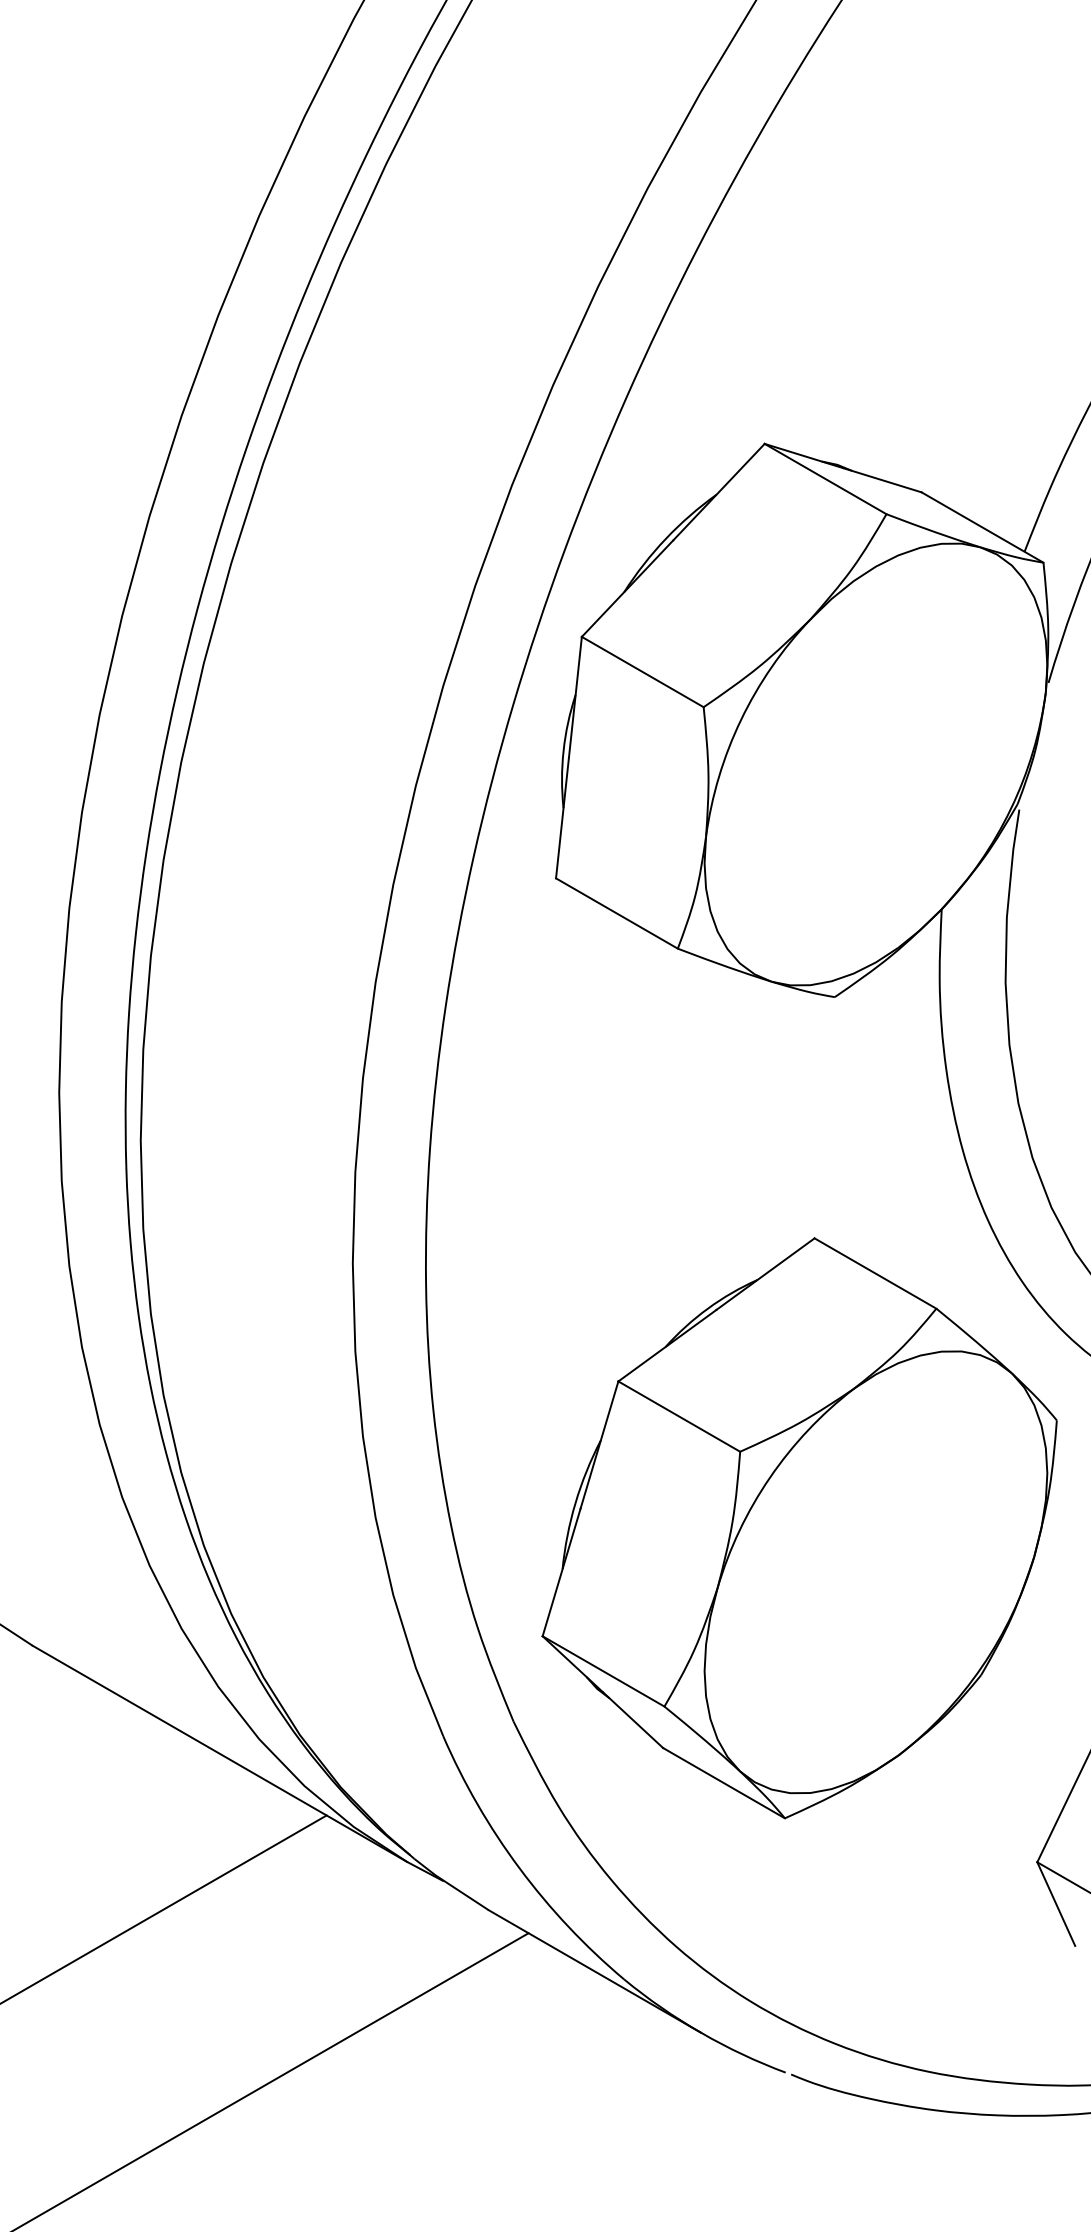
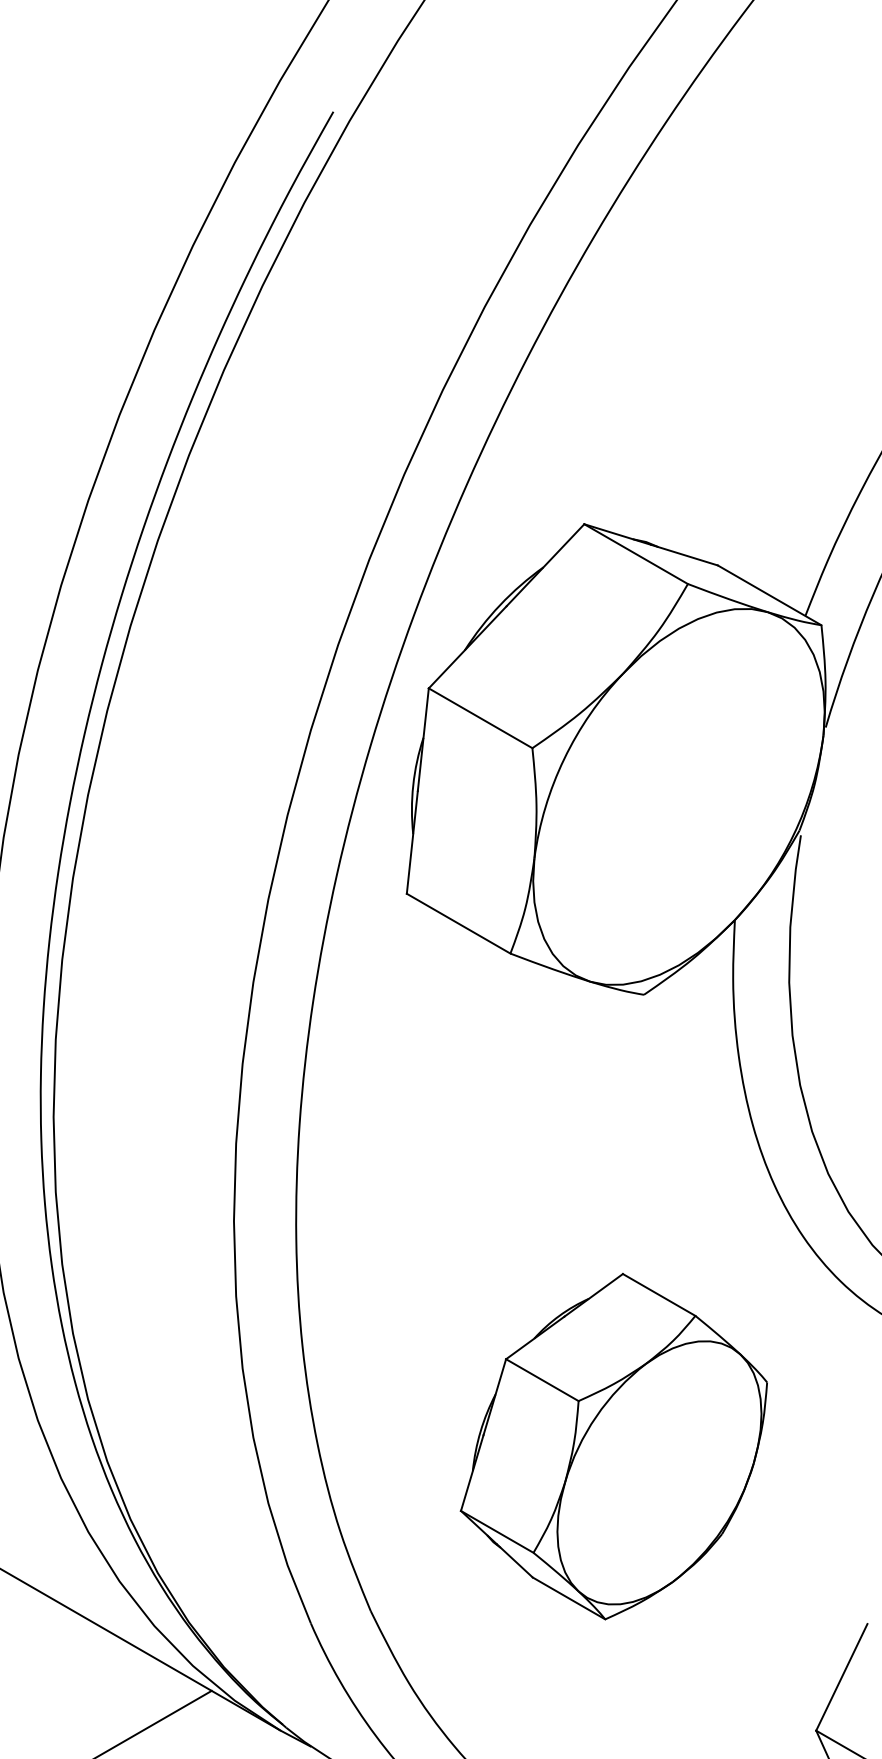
part: (799, 1528) -> (613, 1446), size x0.7

